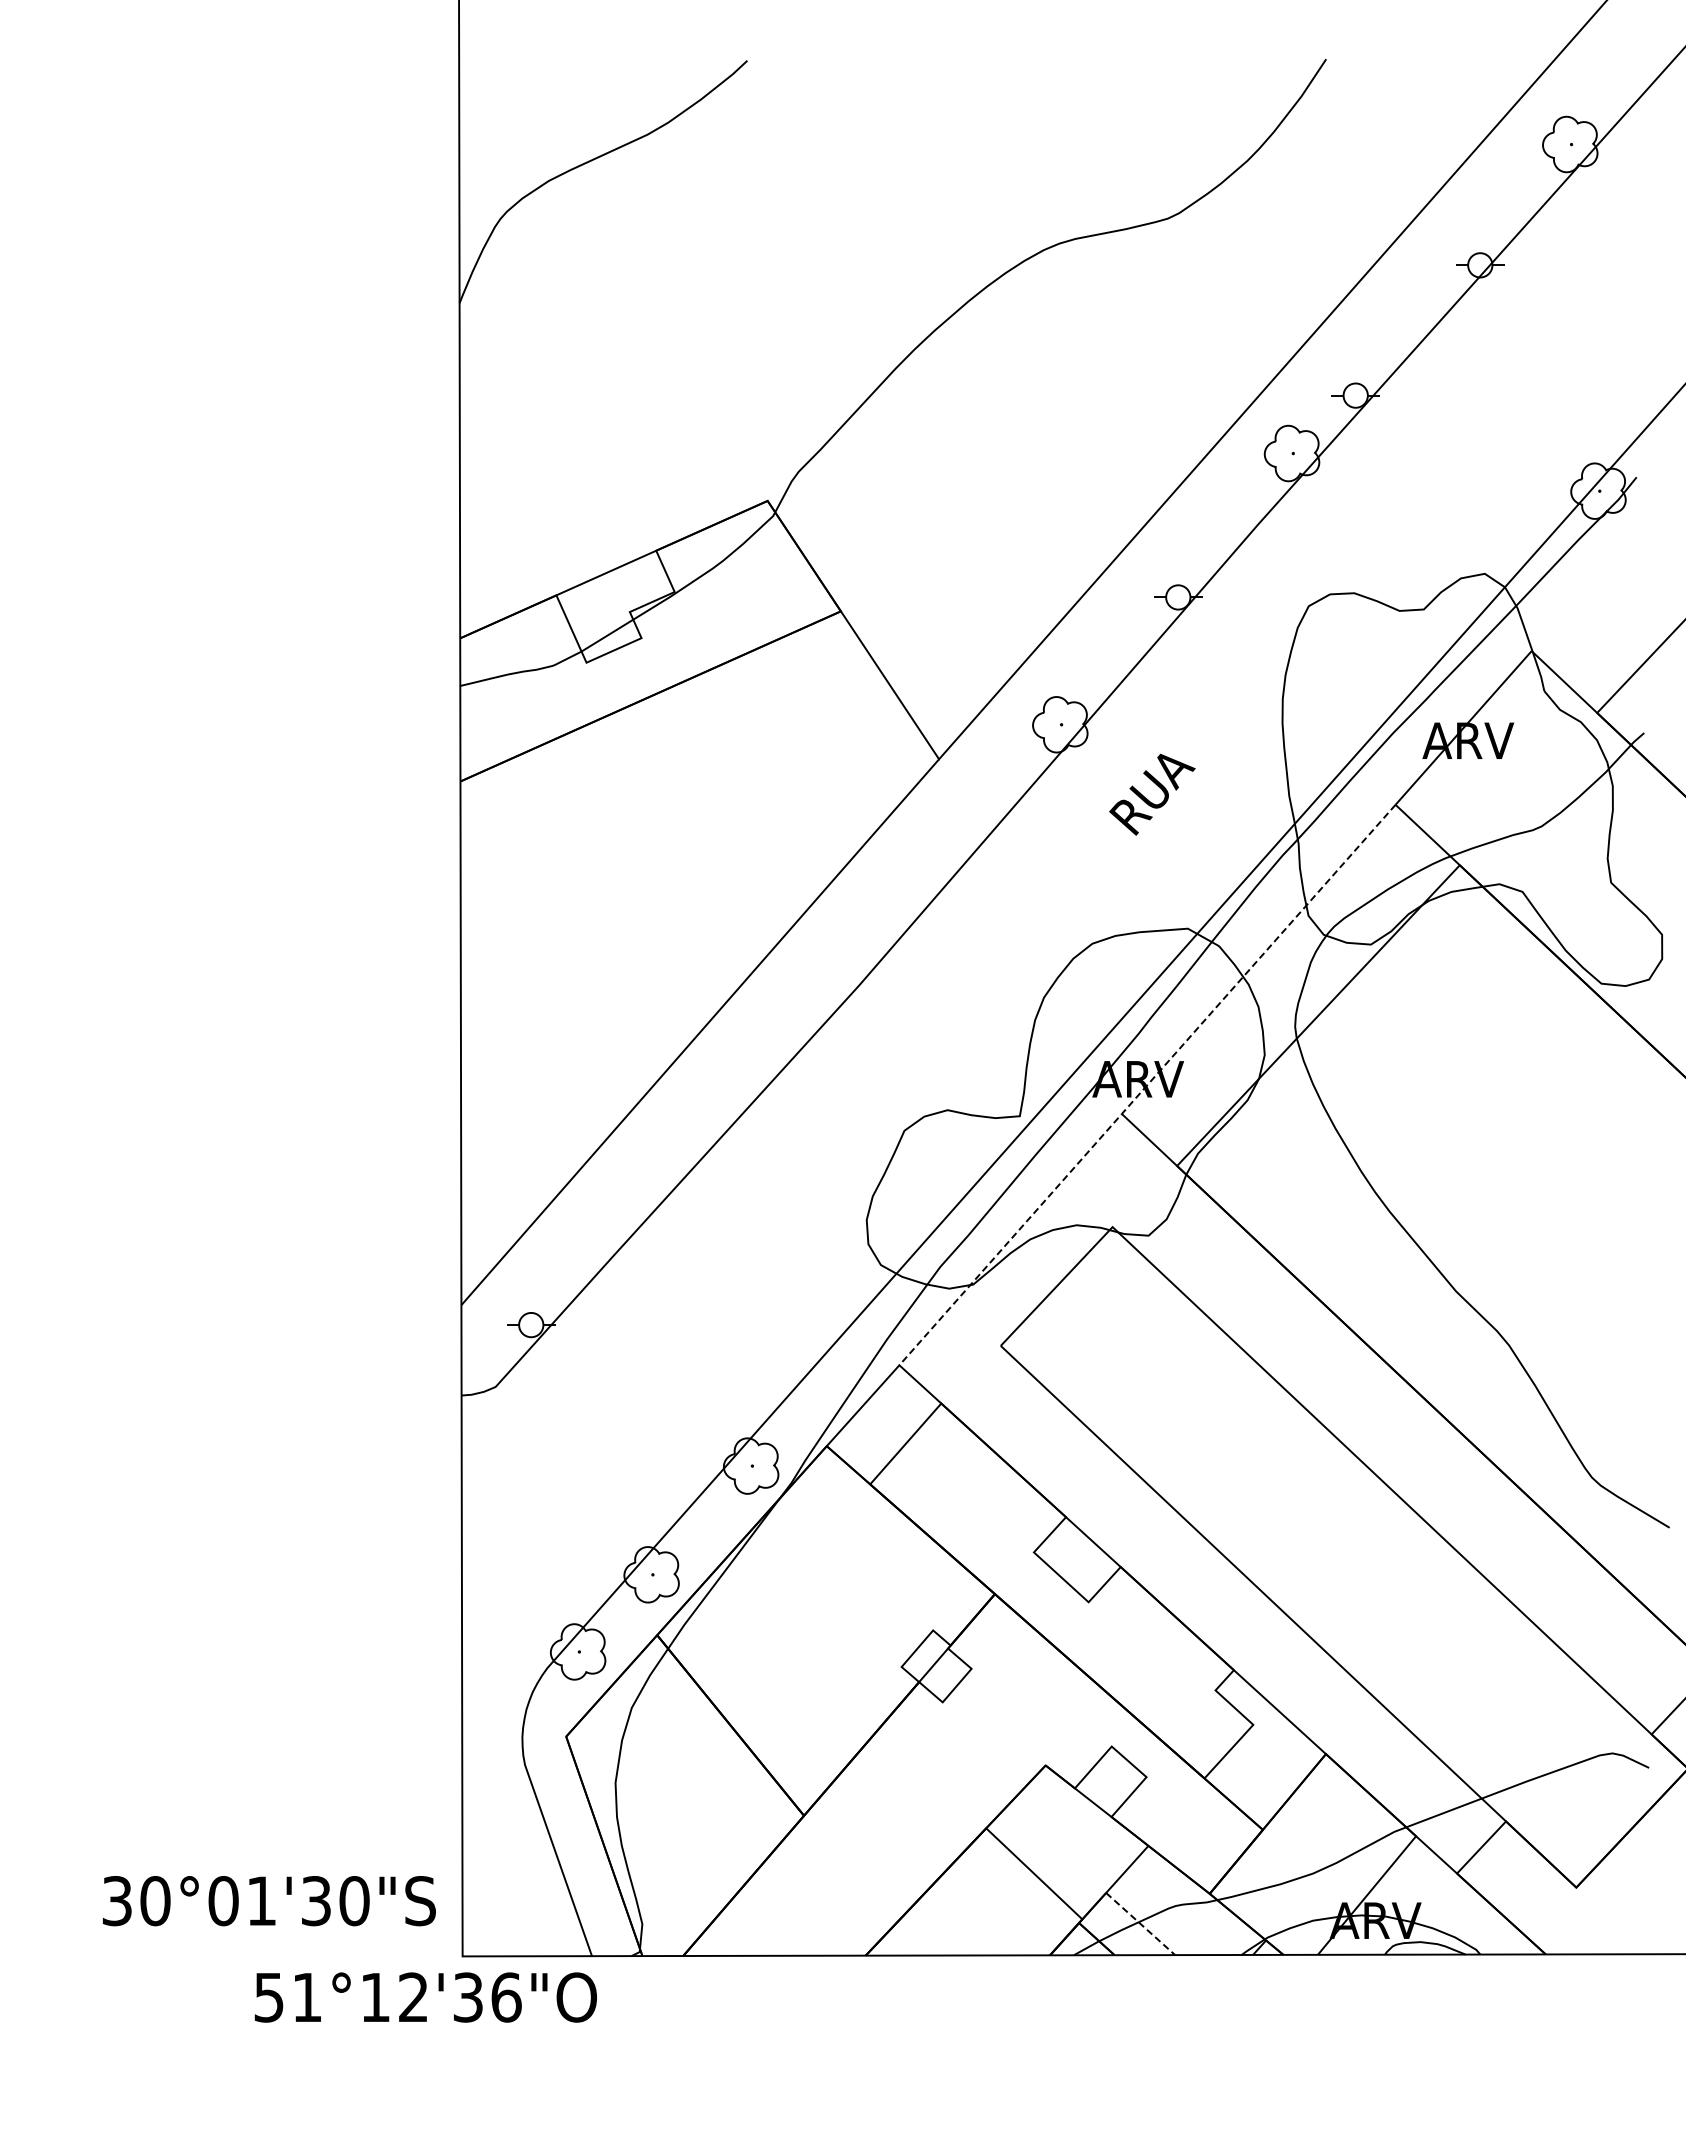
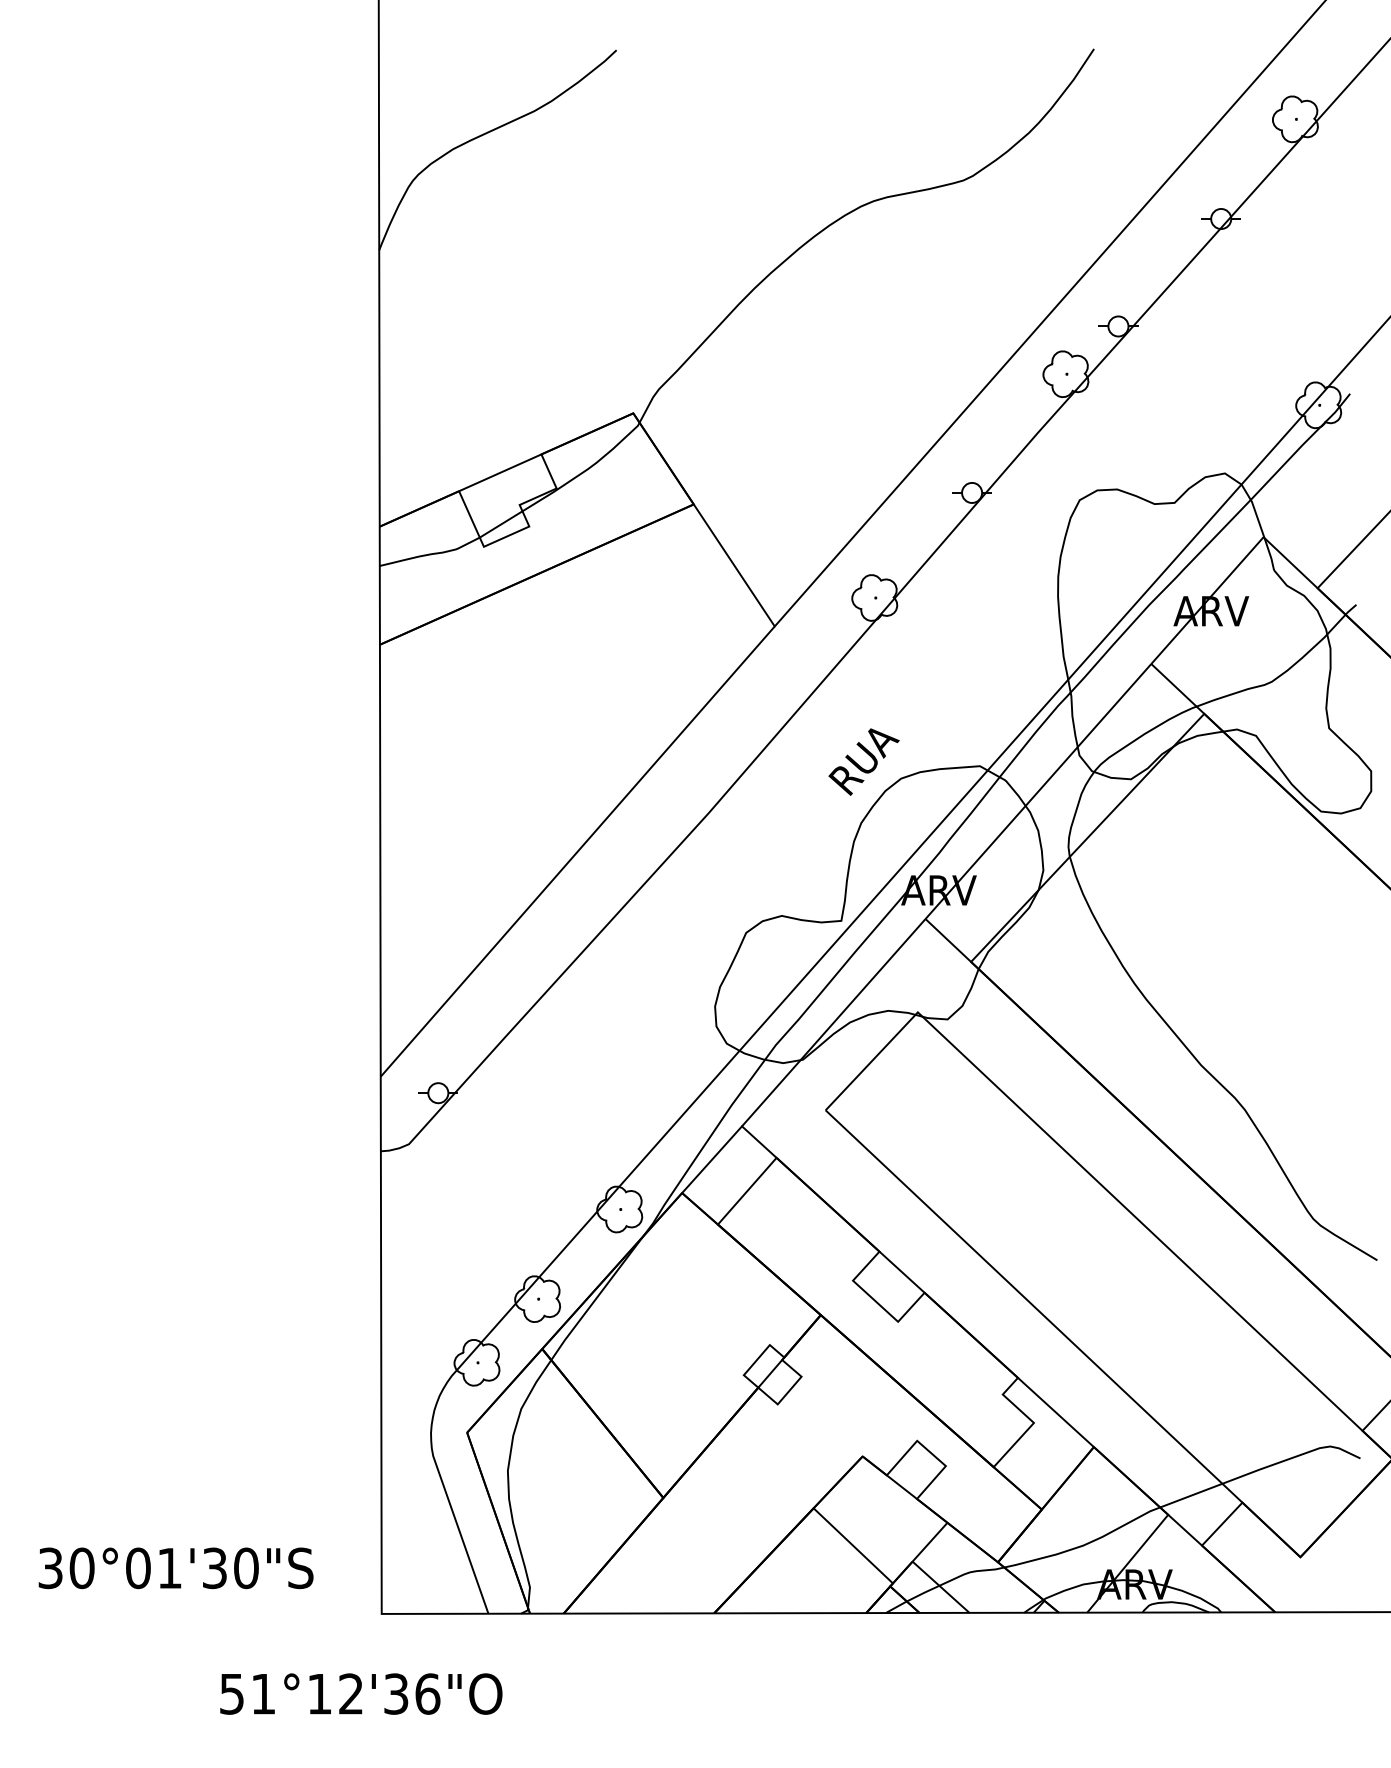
text: (1152, 794) -> (864, 761), moved
line: (1147, 1085) -> (946, 895), dashed -> solid
text: (269, 1901) -> (176, 1568), moved
line: (1141, 1924) -> (941, 1587), dashed -> solid
text: (425, 1997) -> (361, 1694), moved

